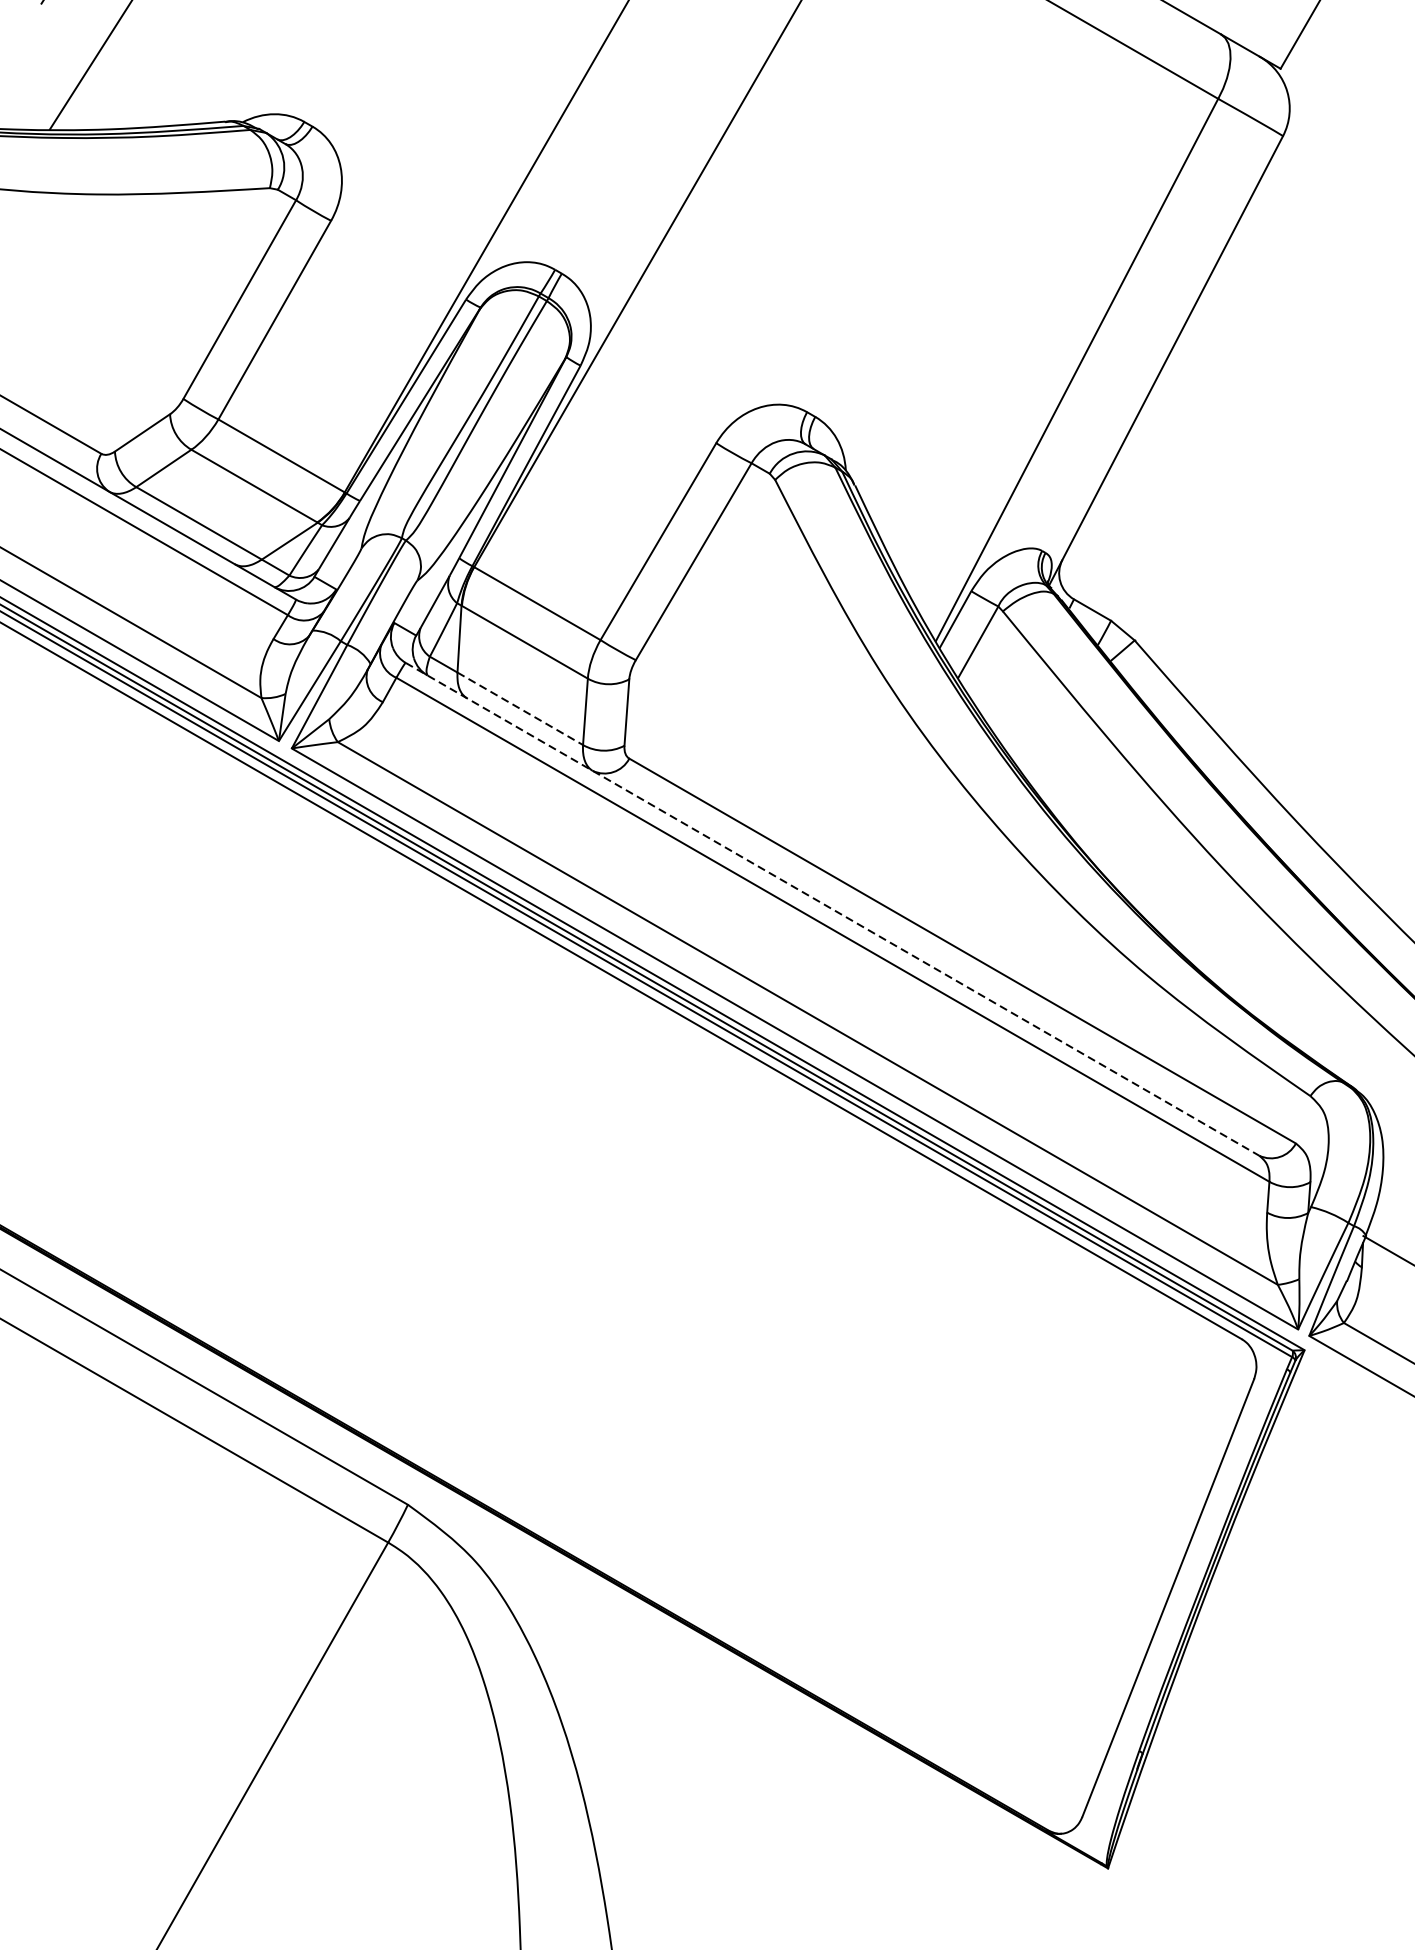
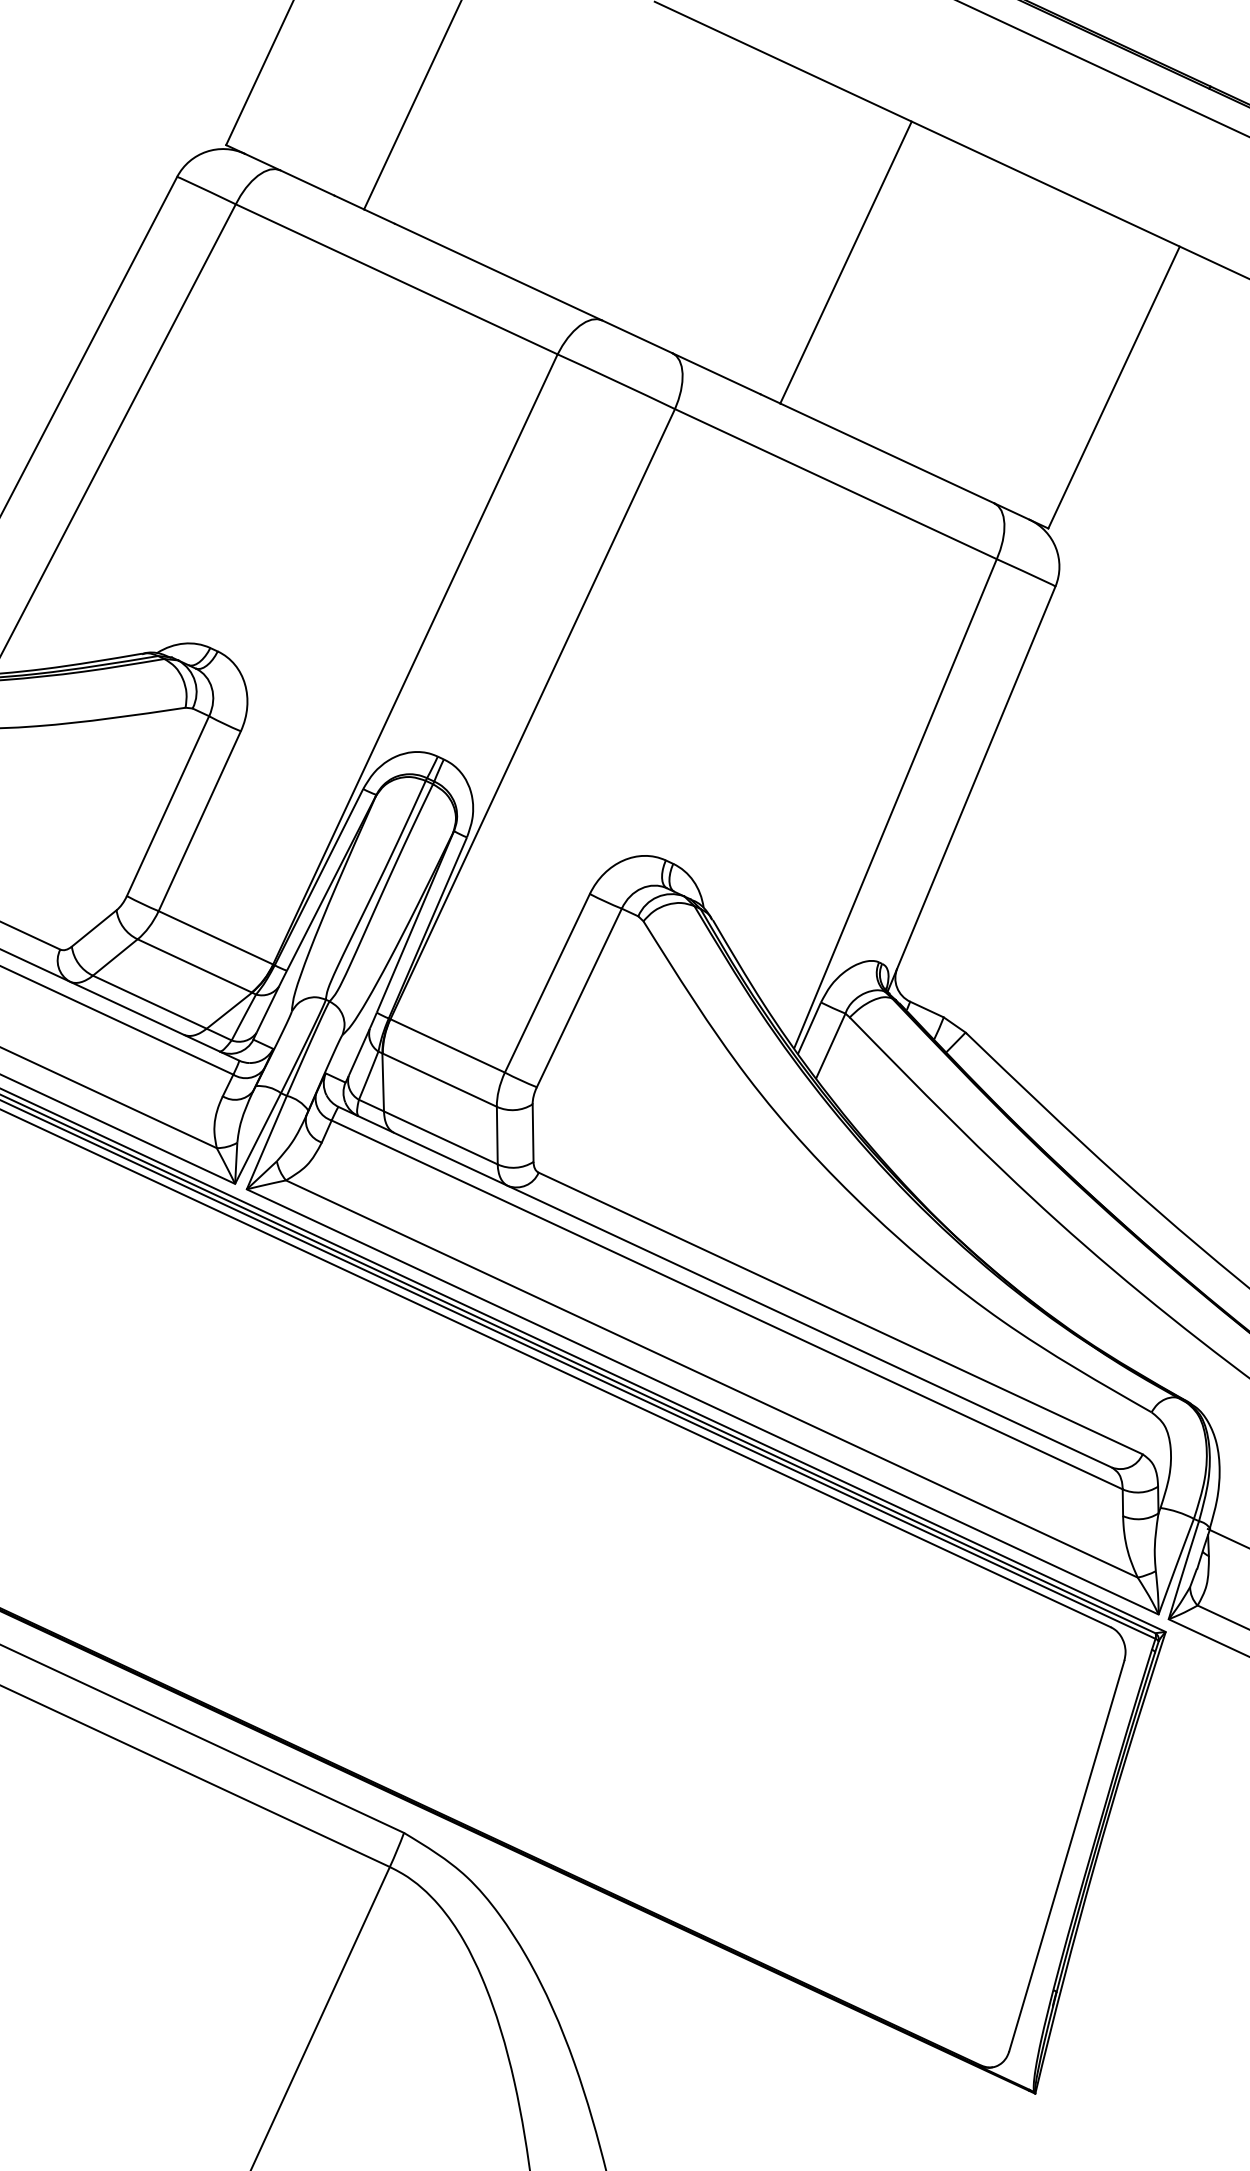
line: (519, 708) -> (440, 1137), dashed -> solid
line: (832, 909) -> (725, 1287), dashed -> solid

